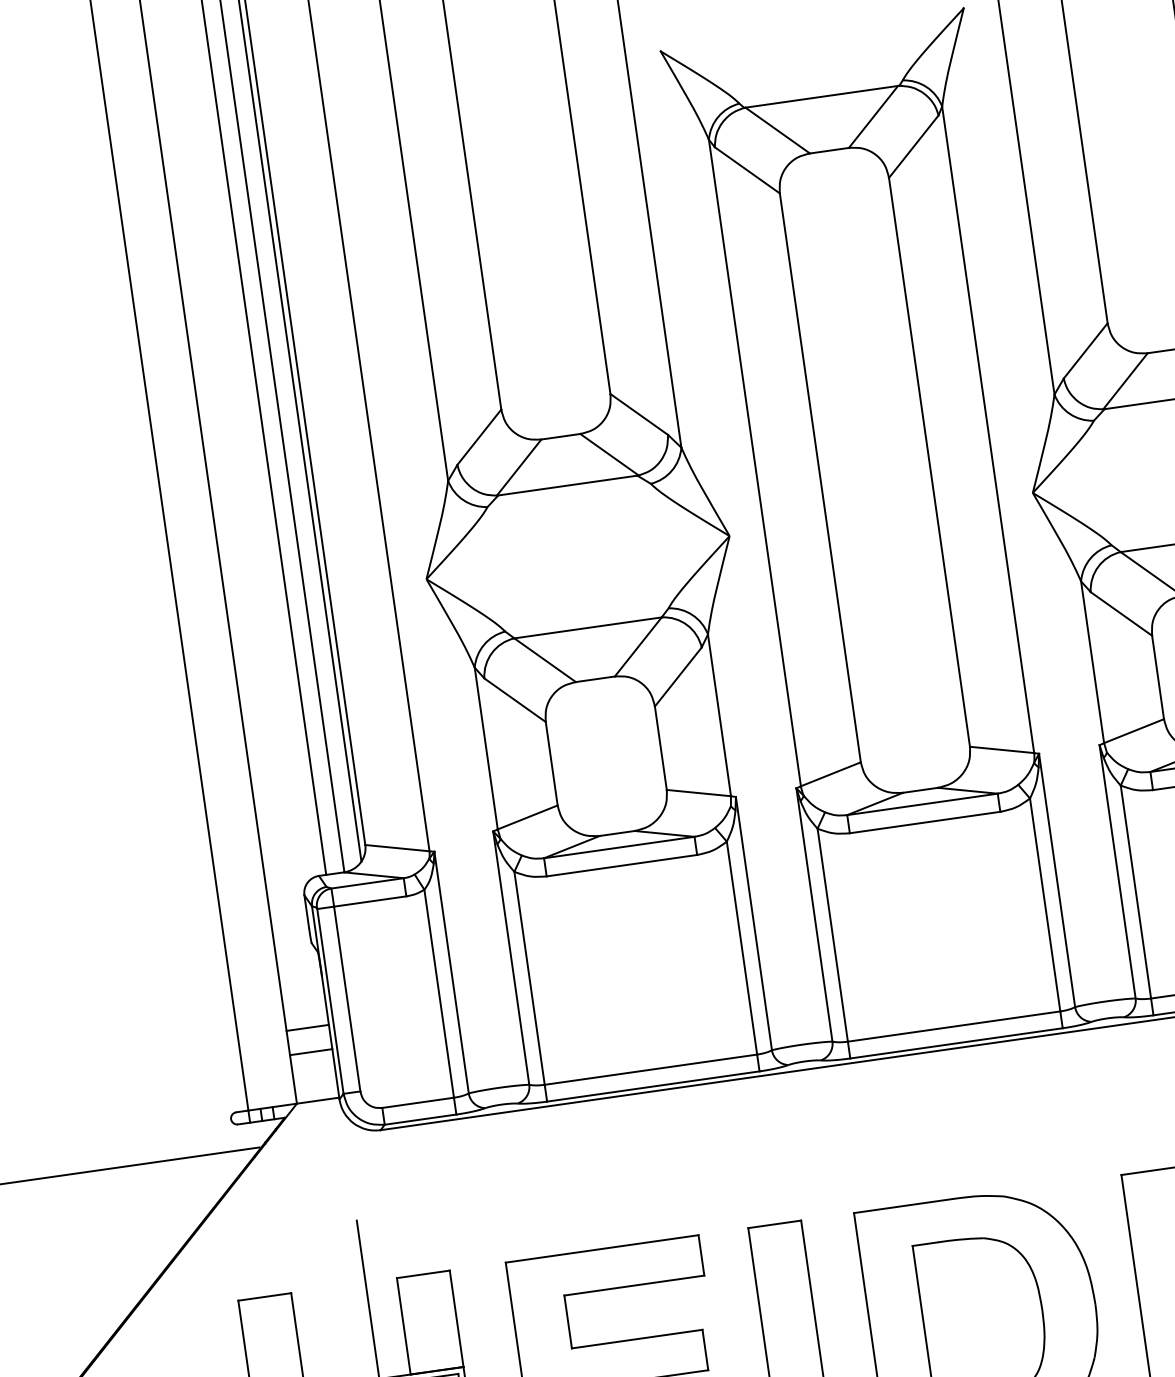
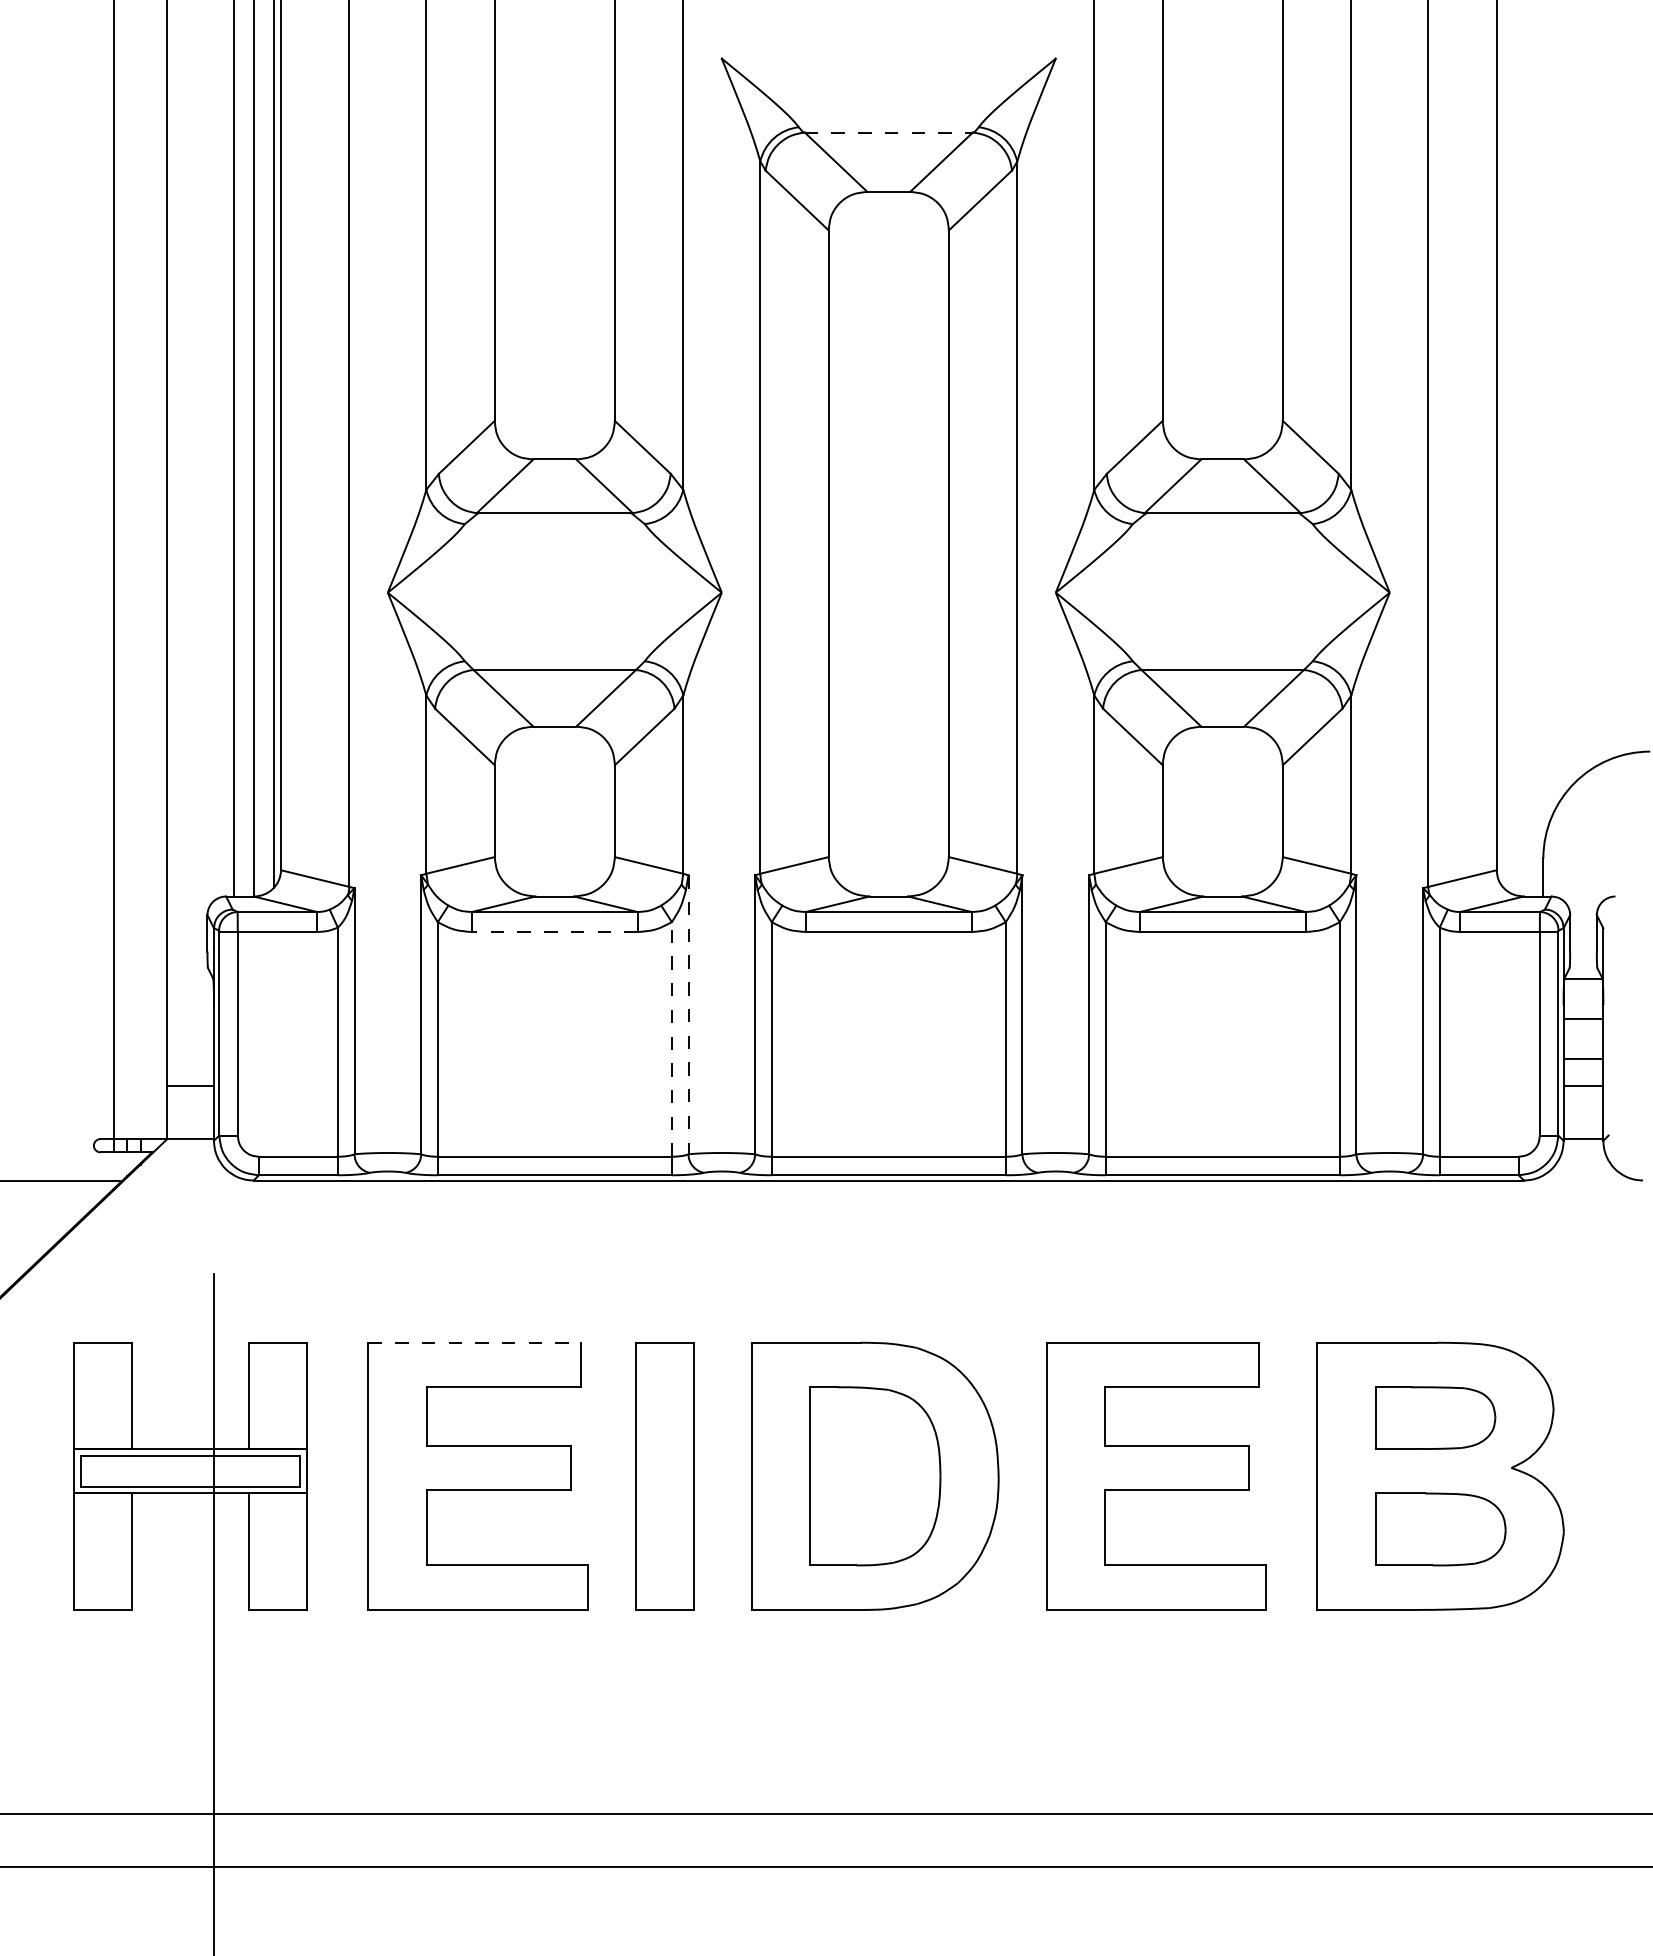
line: (822, 96) -> (889, 132), solid -> dashed
line: (621, 866) -> (554, 932), solid -> dashed
line: (754, 924) -> (688, 1015), solid -> dashed
line: (741, 947) -> (671, 1038), solid -> dashed
line: (307, 1027) -> (190, 1058), removed
line: (602, 1248) -> (475, 1342), solid -> dashed

